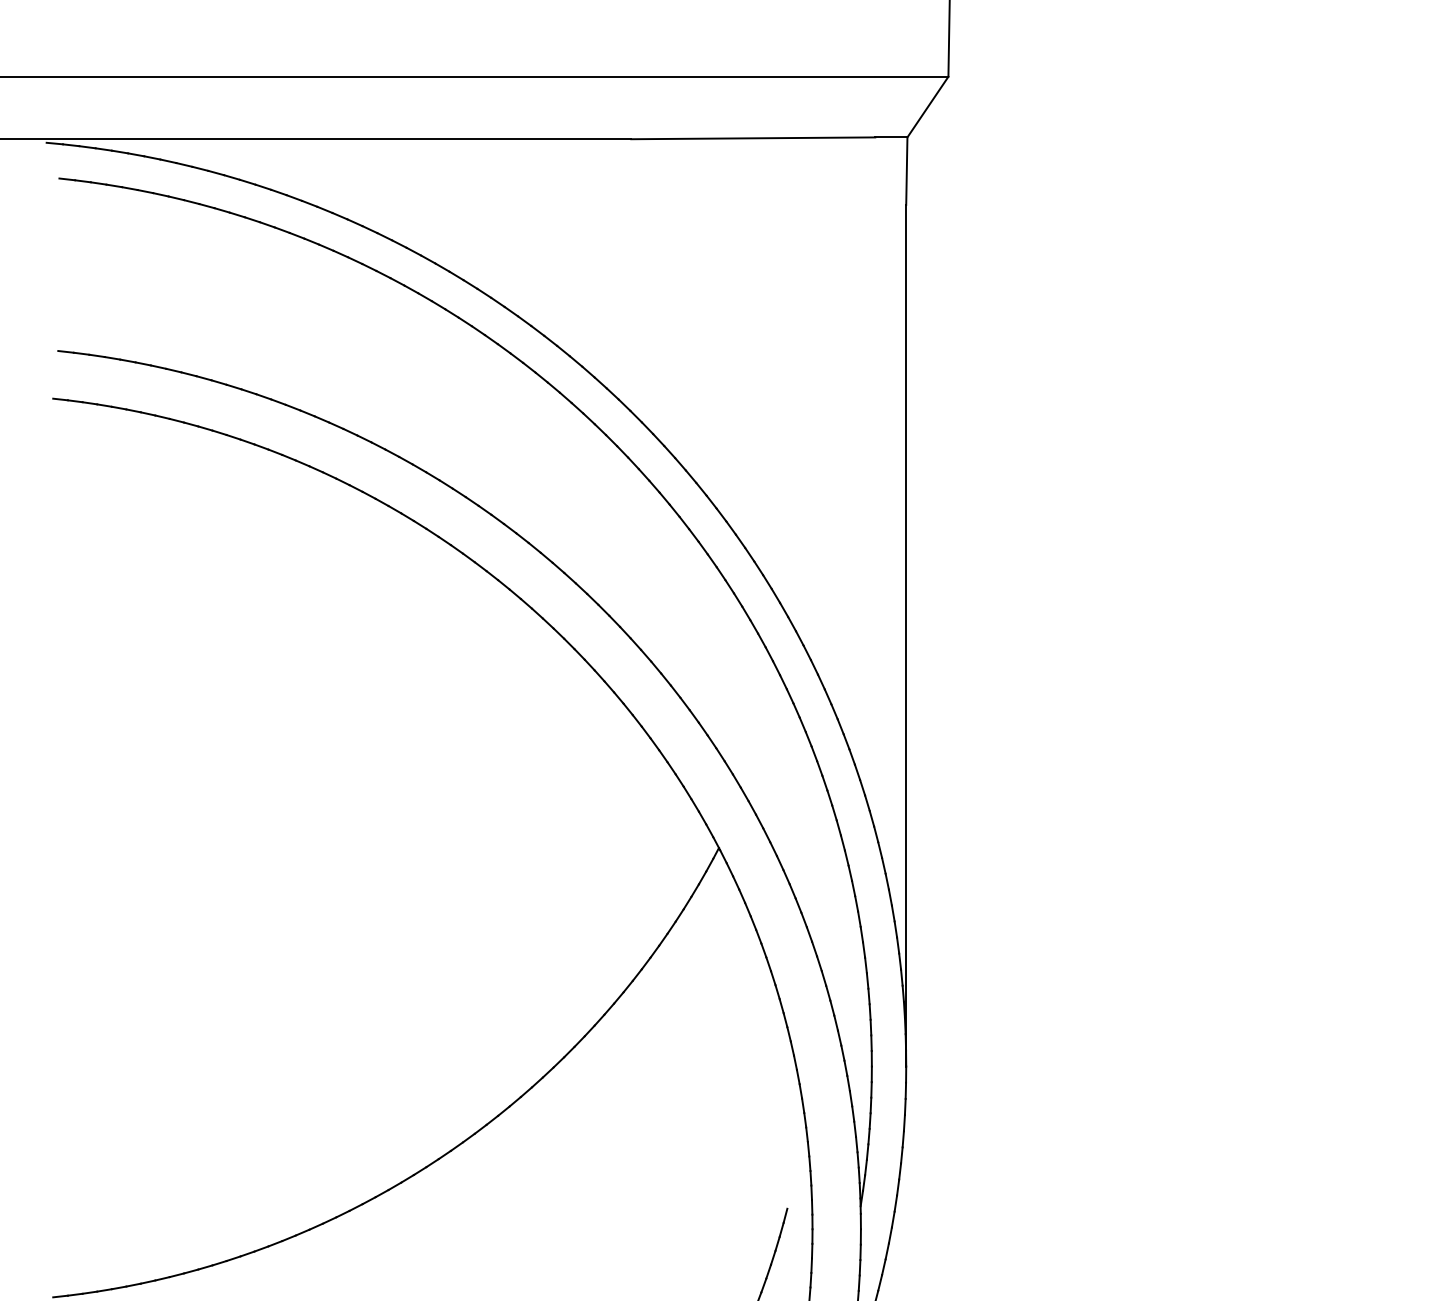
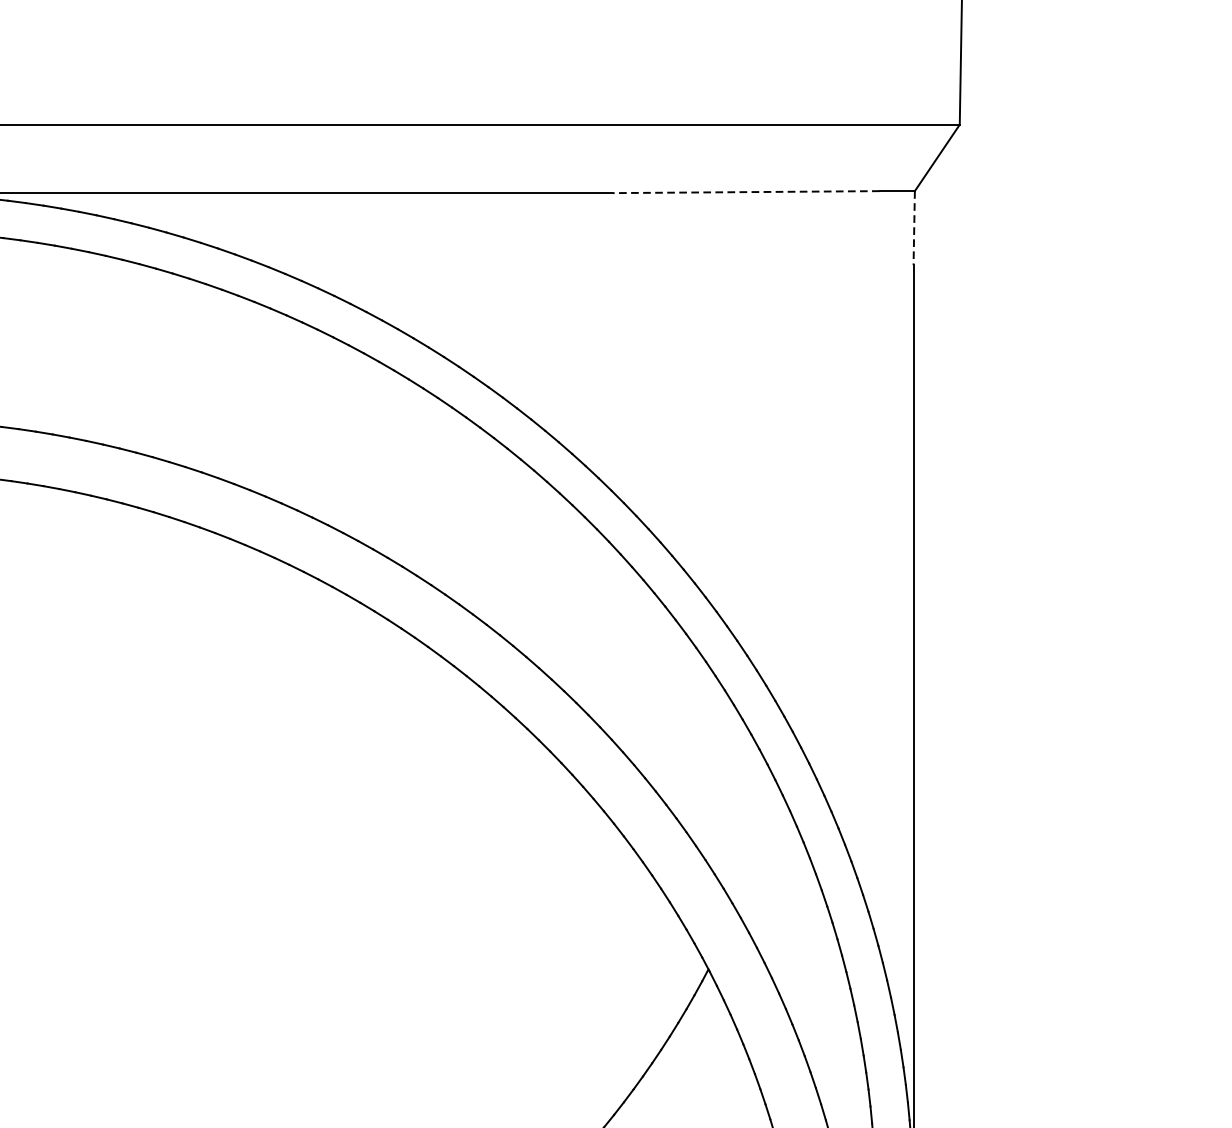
line: (752, 138) -> (745, 192), solid -> dashed
line: (906, 171) -> (913, 228), solid -> dashed

